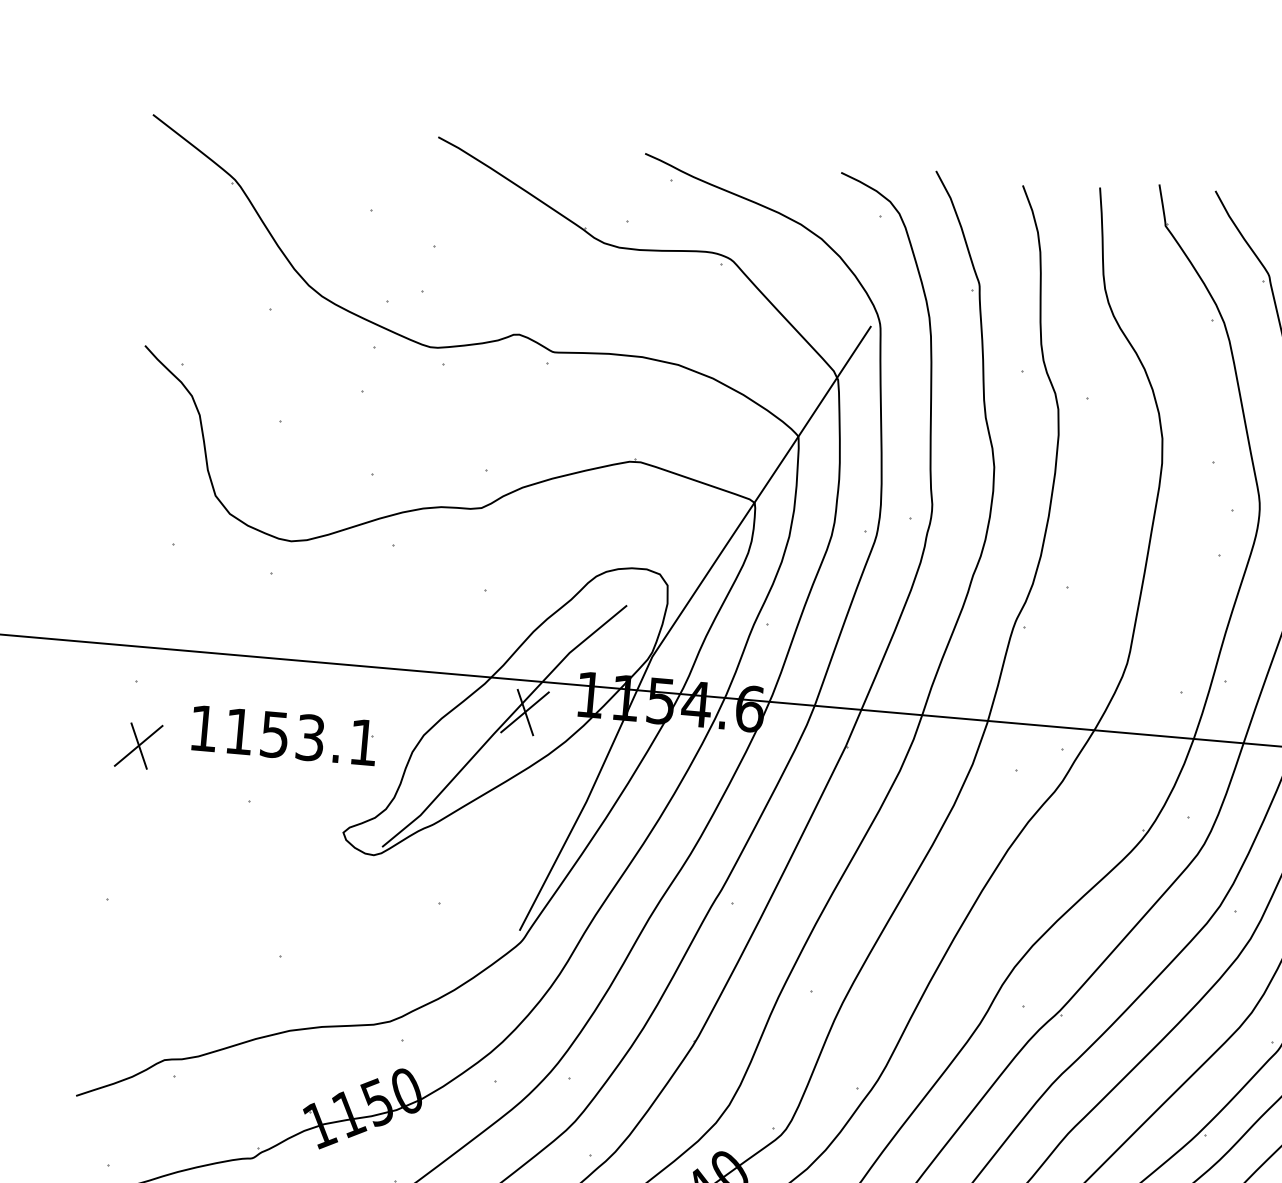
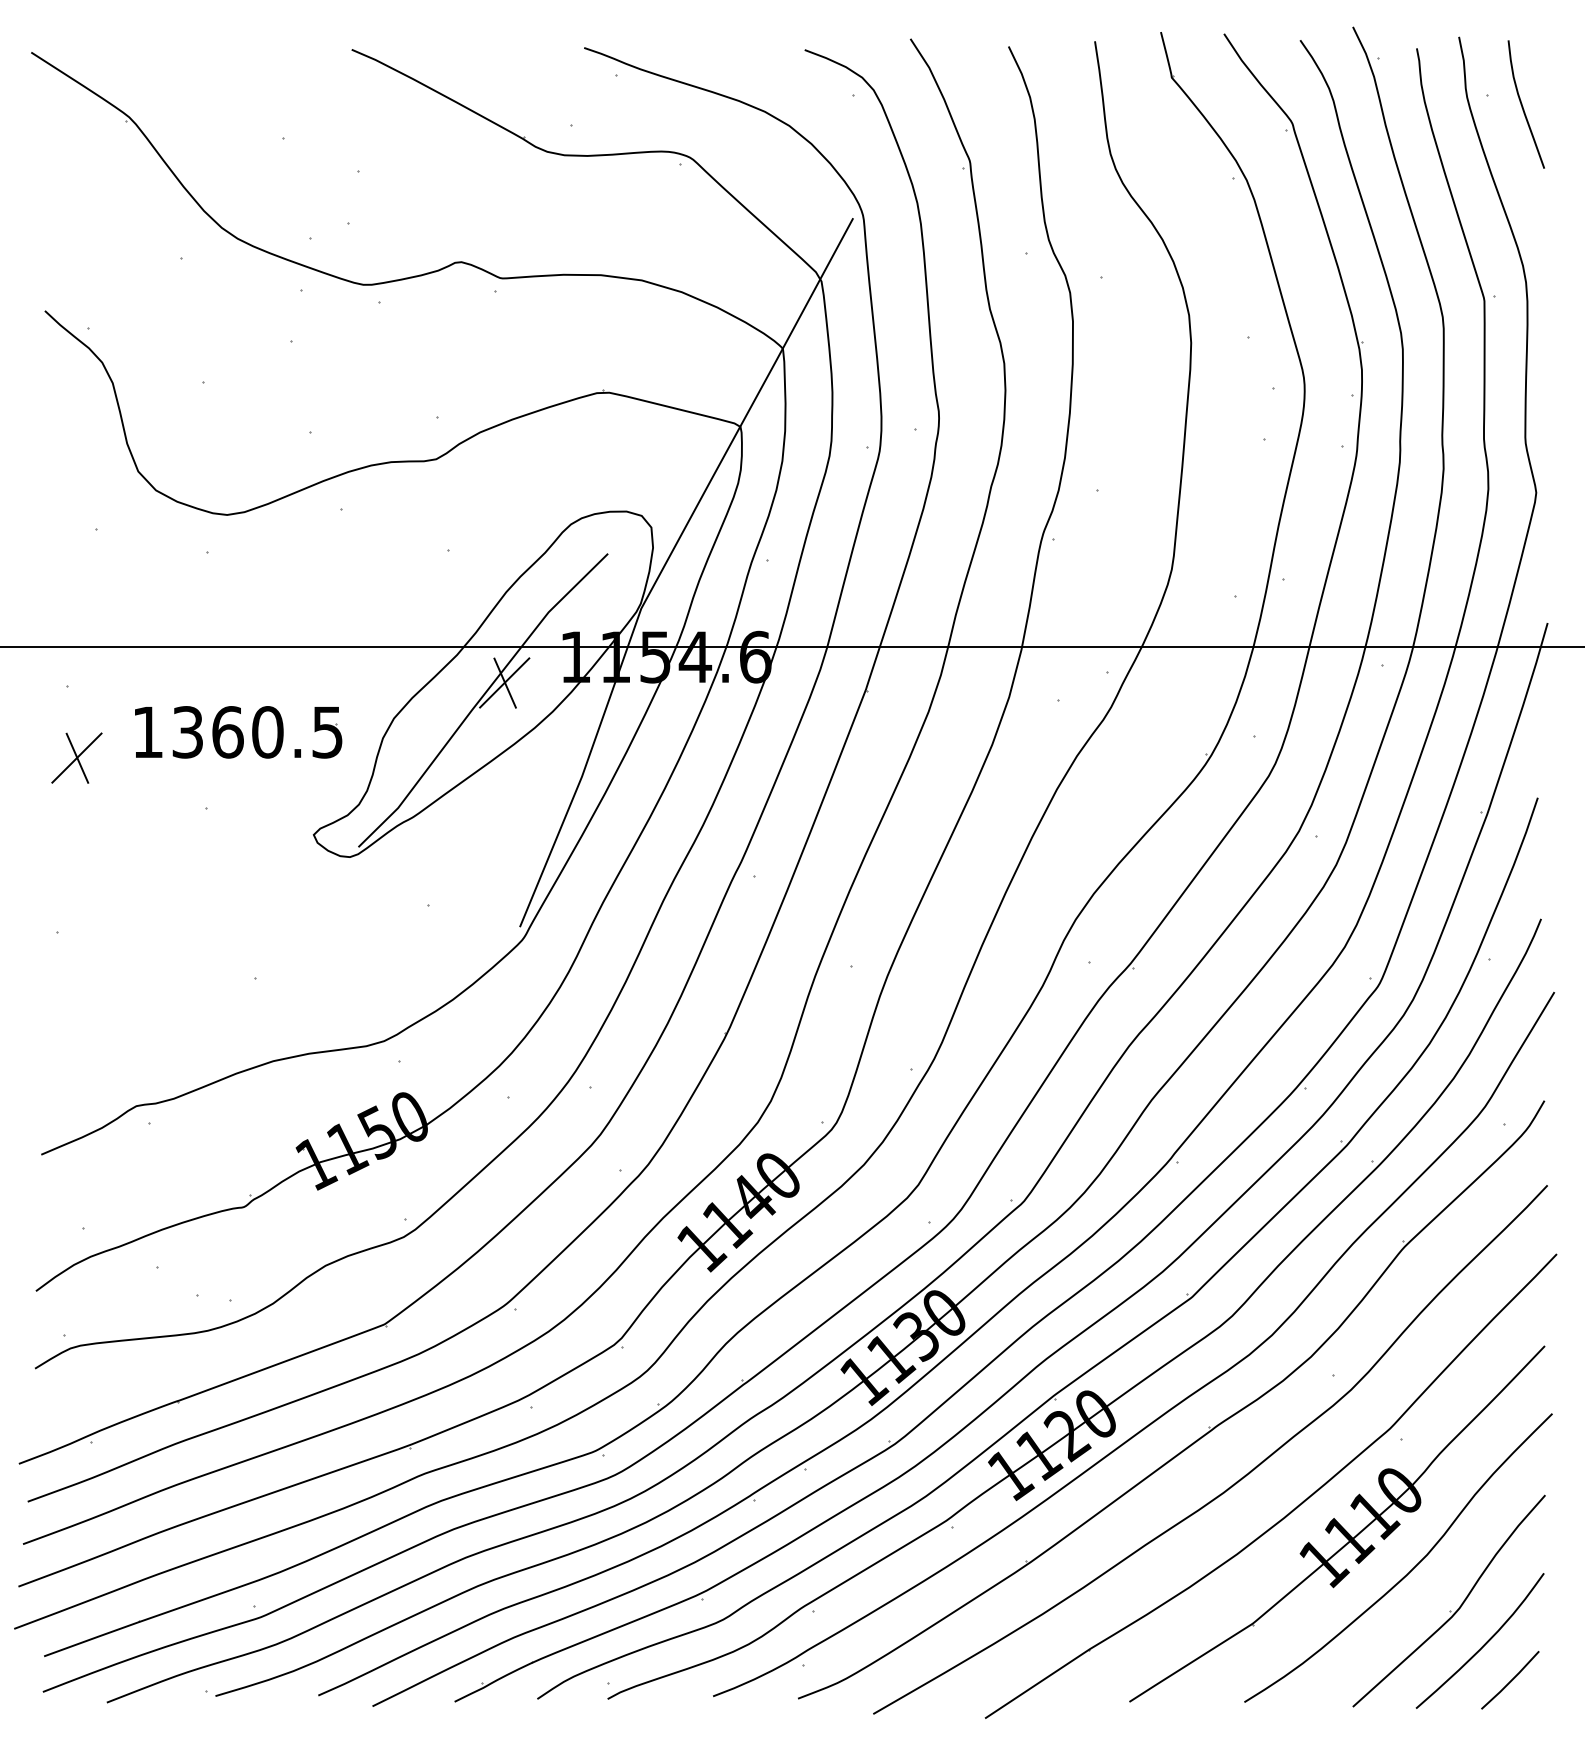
text: (301, 737) -> (257, 732), 1153.1 -> 1360.5

